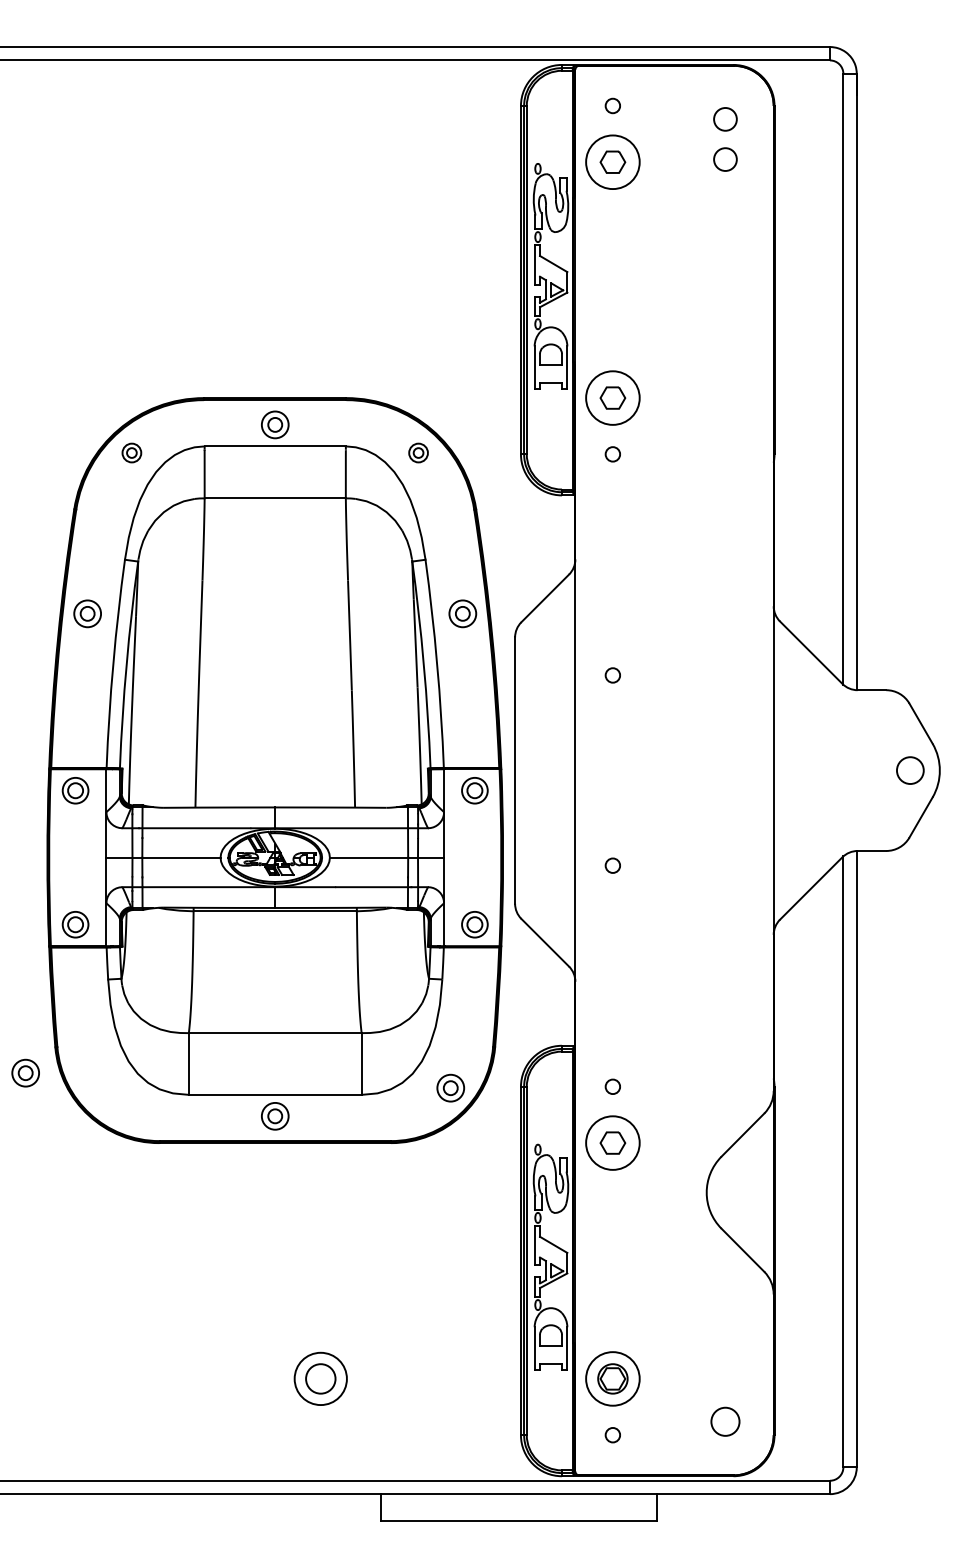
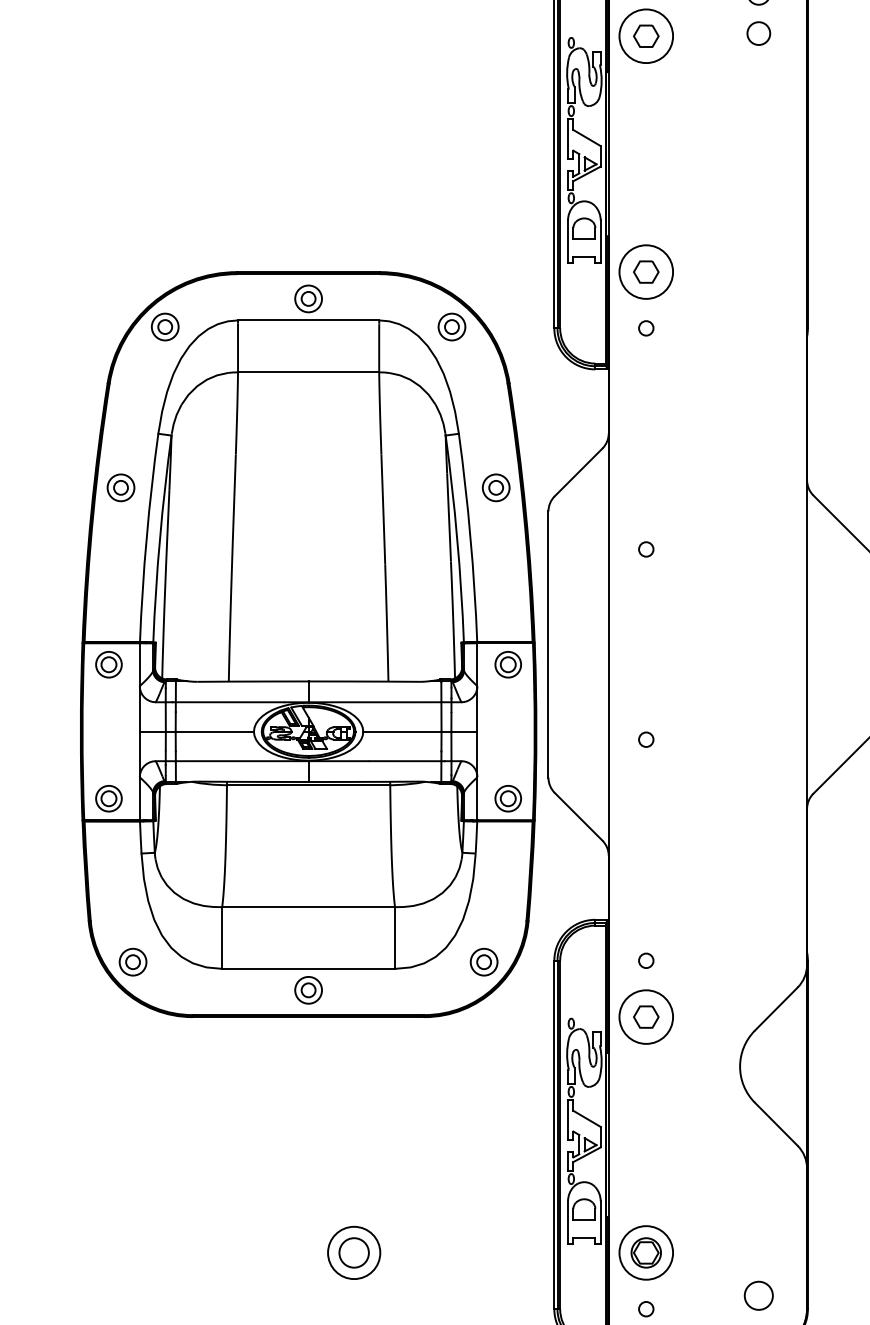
part: (131, 452) -> (164, 326), size x1.43
part: (418, 452) -> (451, 326), size x1.43
part: (25, 1072) -> (132, 961), moved

